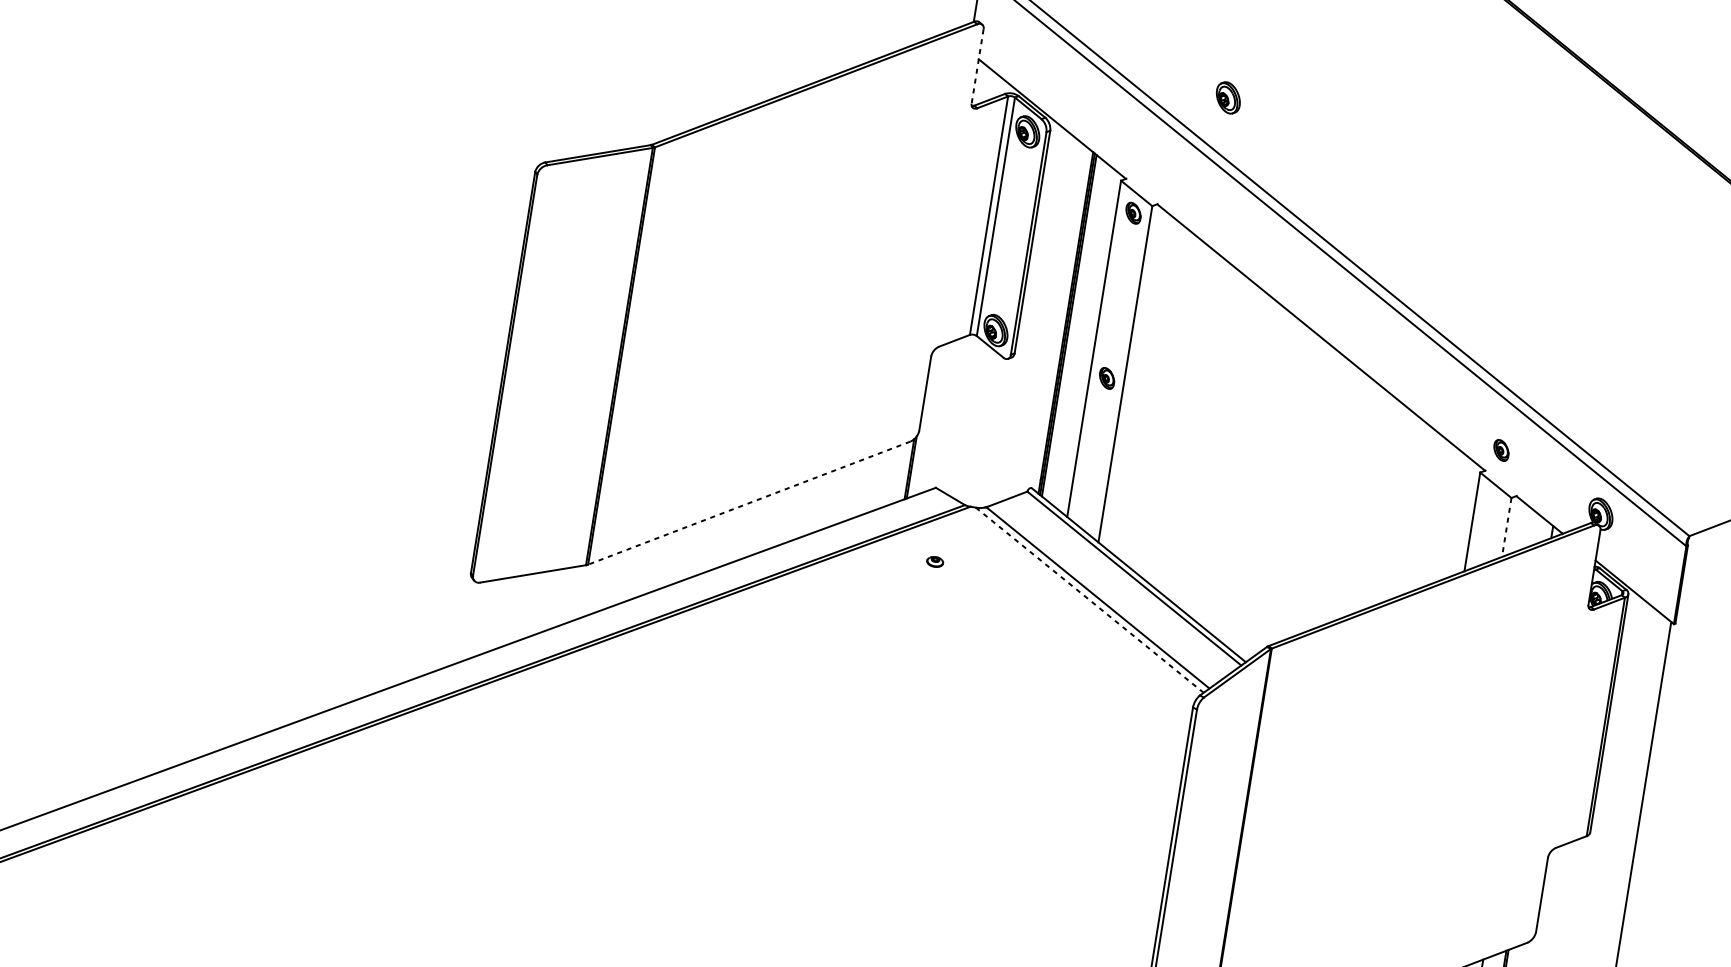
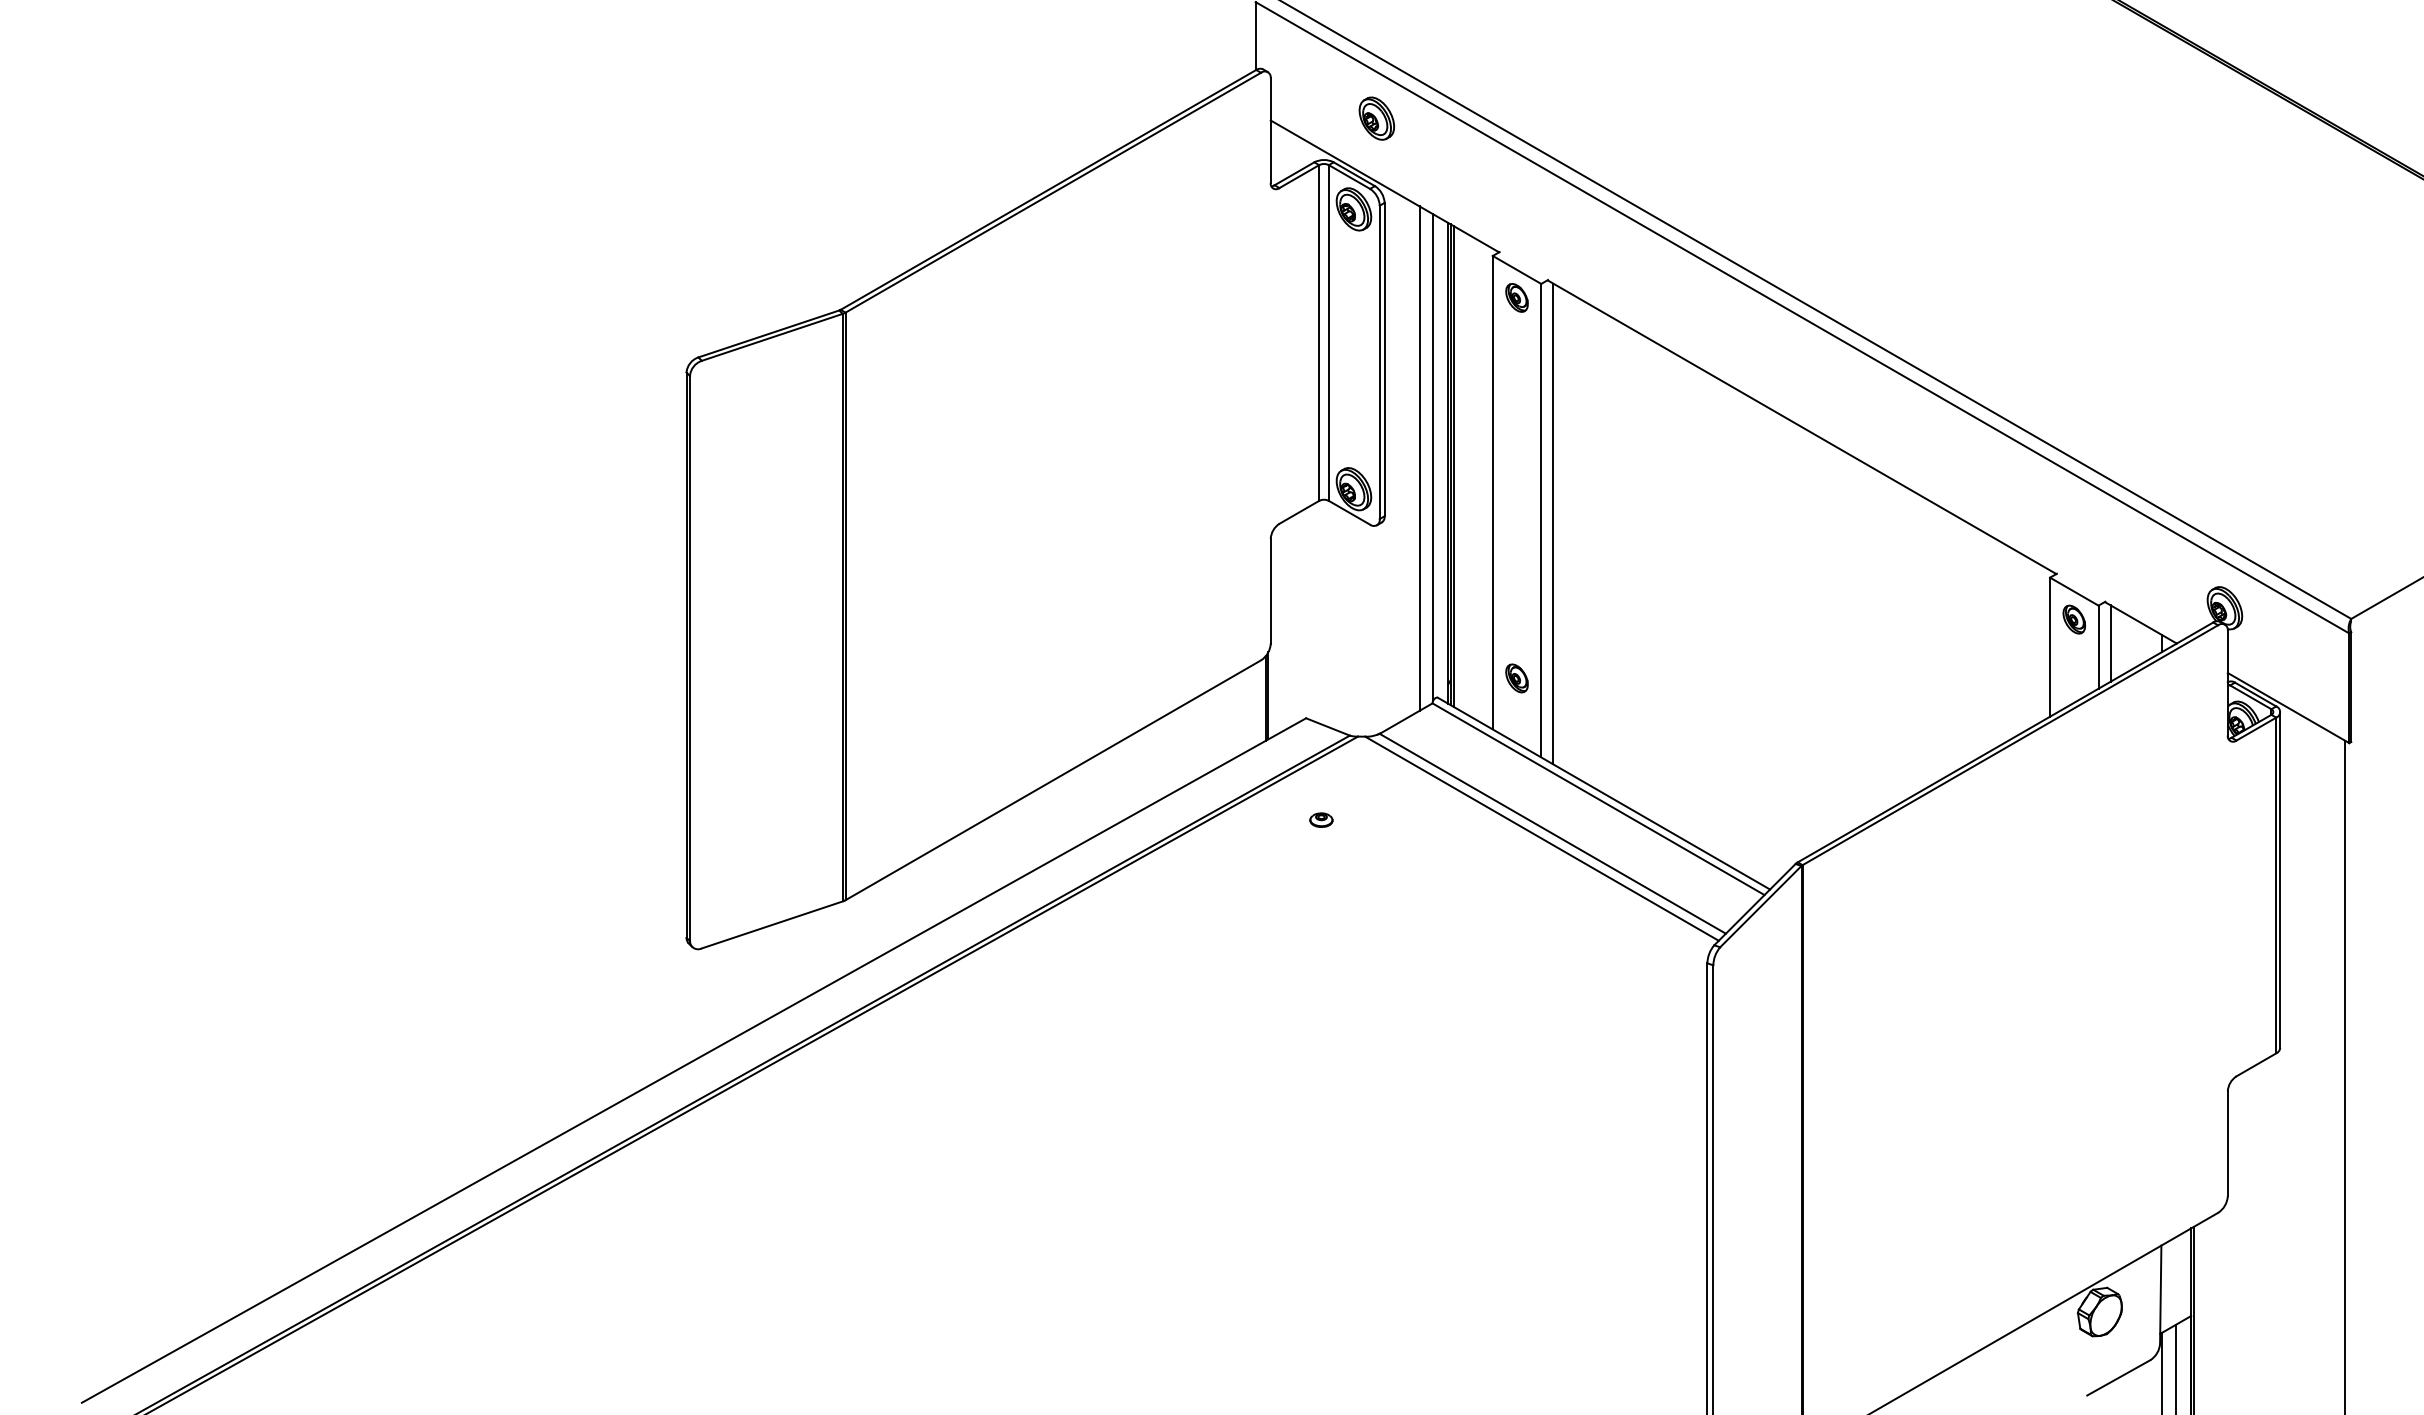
line: (977, 67) -> (1270, 131), dashed -> solid
part: (1228, 97) -> (1376, 118), moved
line: (1045, 316) -> (1419, 458), added
line: (1056, 317) -> (1433, 457), added
line: (1133, 377) -> (1553, 523), added
part: (1106, 378) -> (1516, 678), moved
part: (1501, 450) -> (2074, 619), moved
line: (749, 503) -> (1053, 780), dashed -> solid
line: (1515, 526) -> (2110, 643), added
line: (1506, 527) -> (2098, 647), dashed -> solid
line: (1090, 600) -> (1542, 838), dashed -> solid

